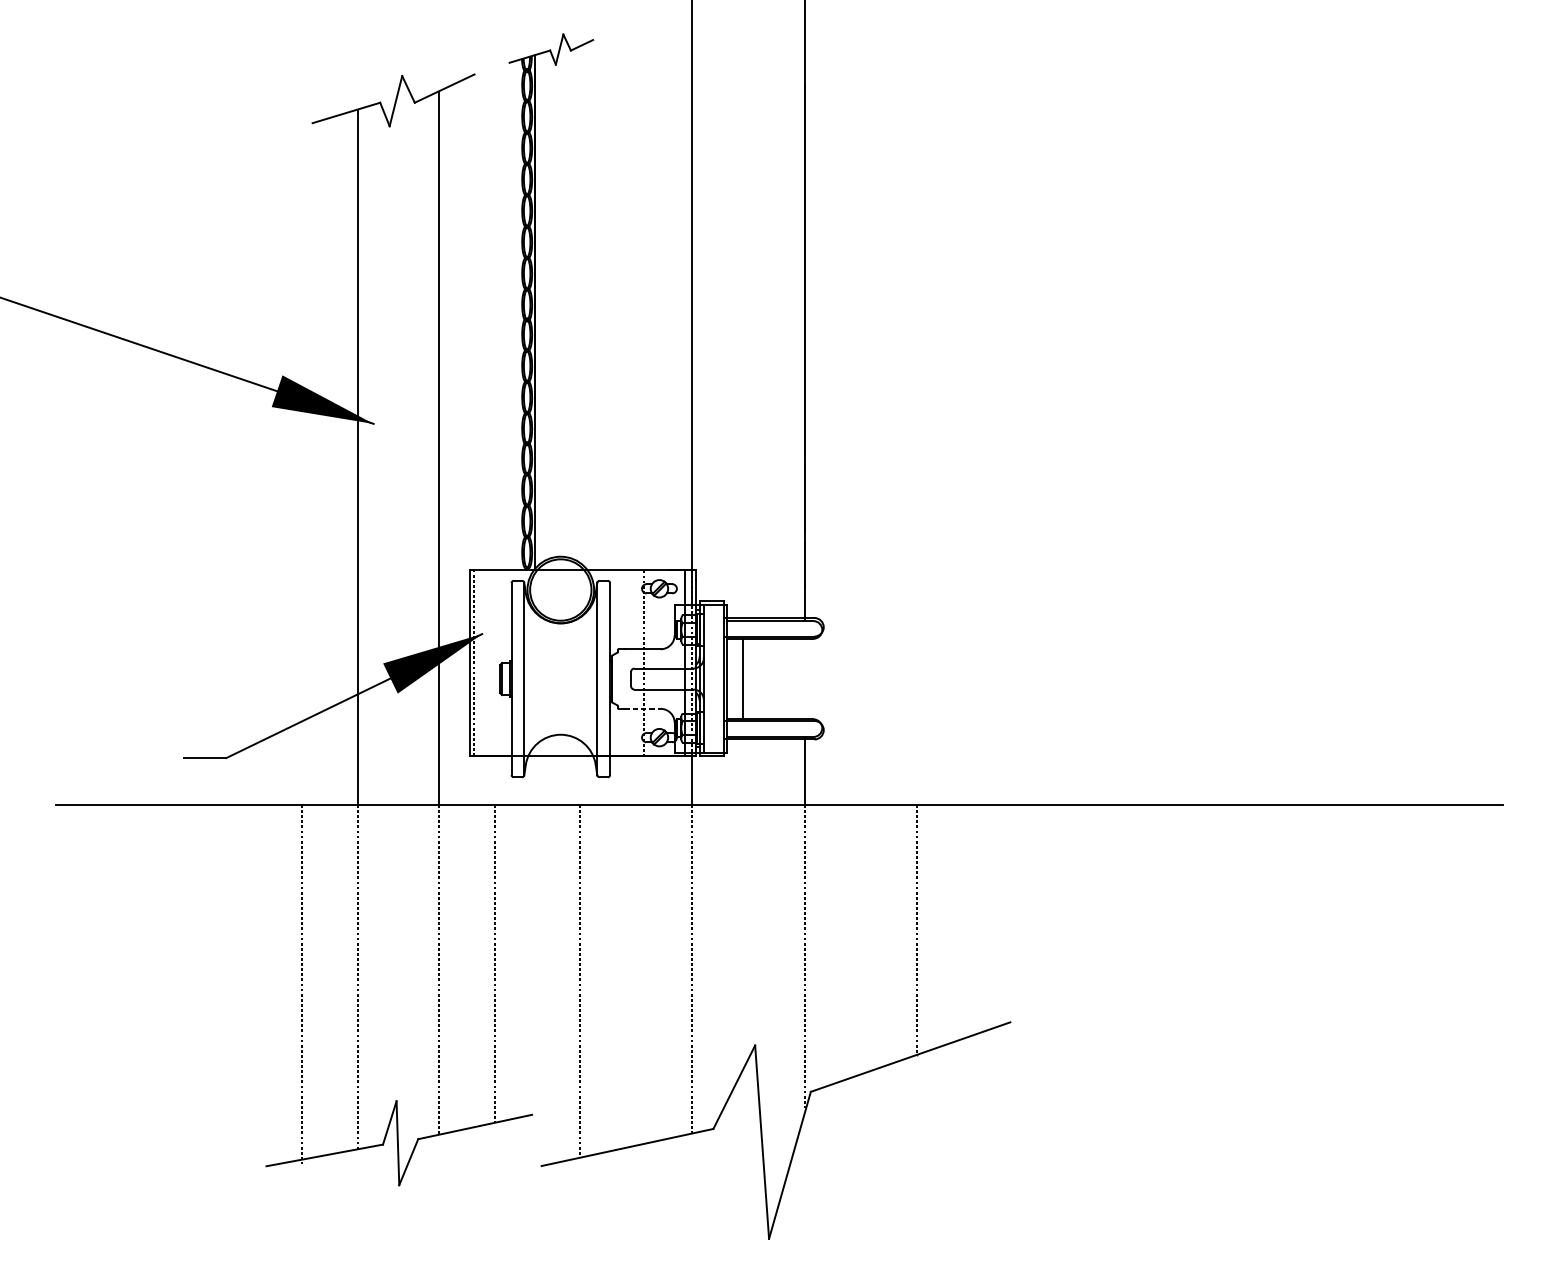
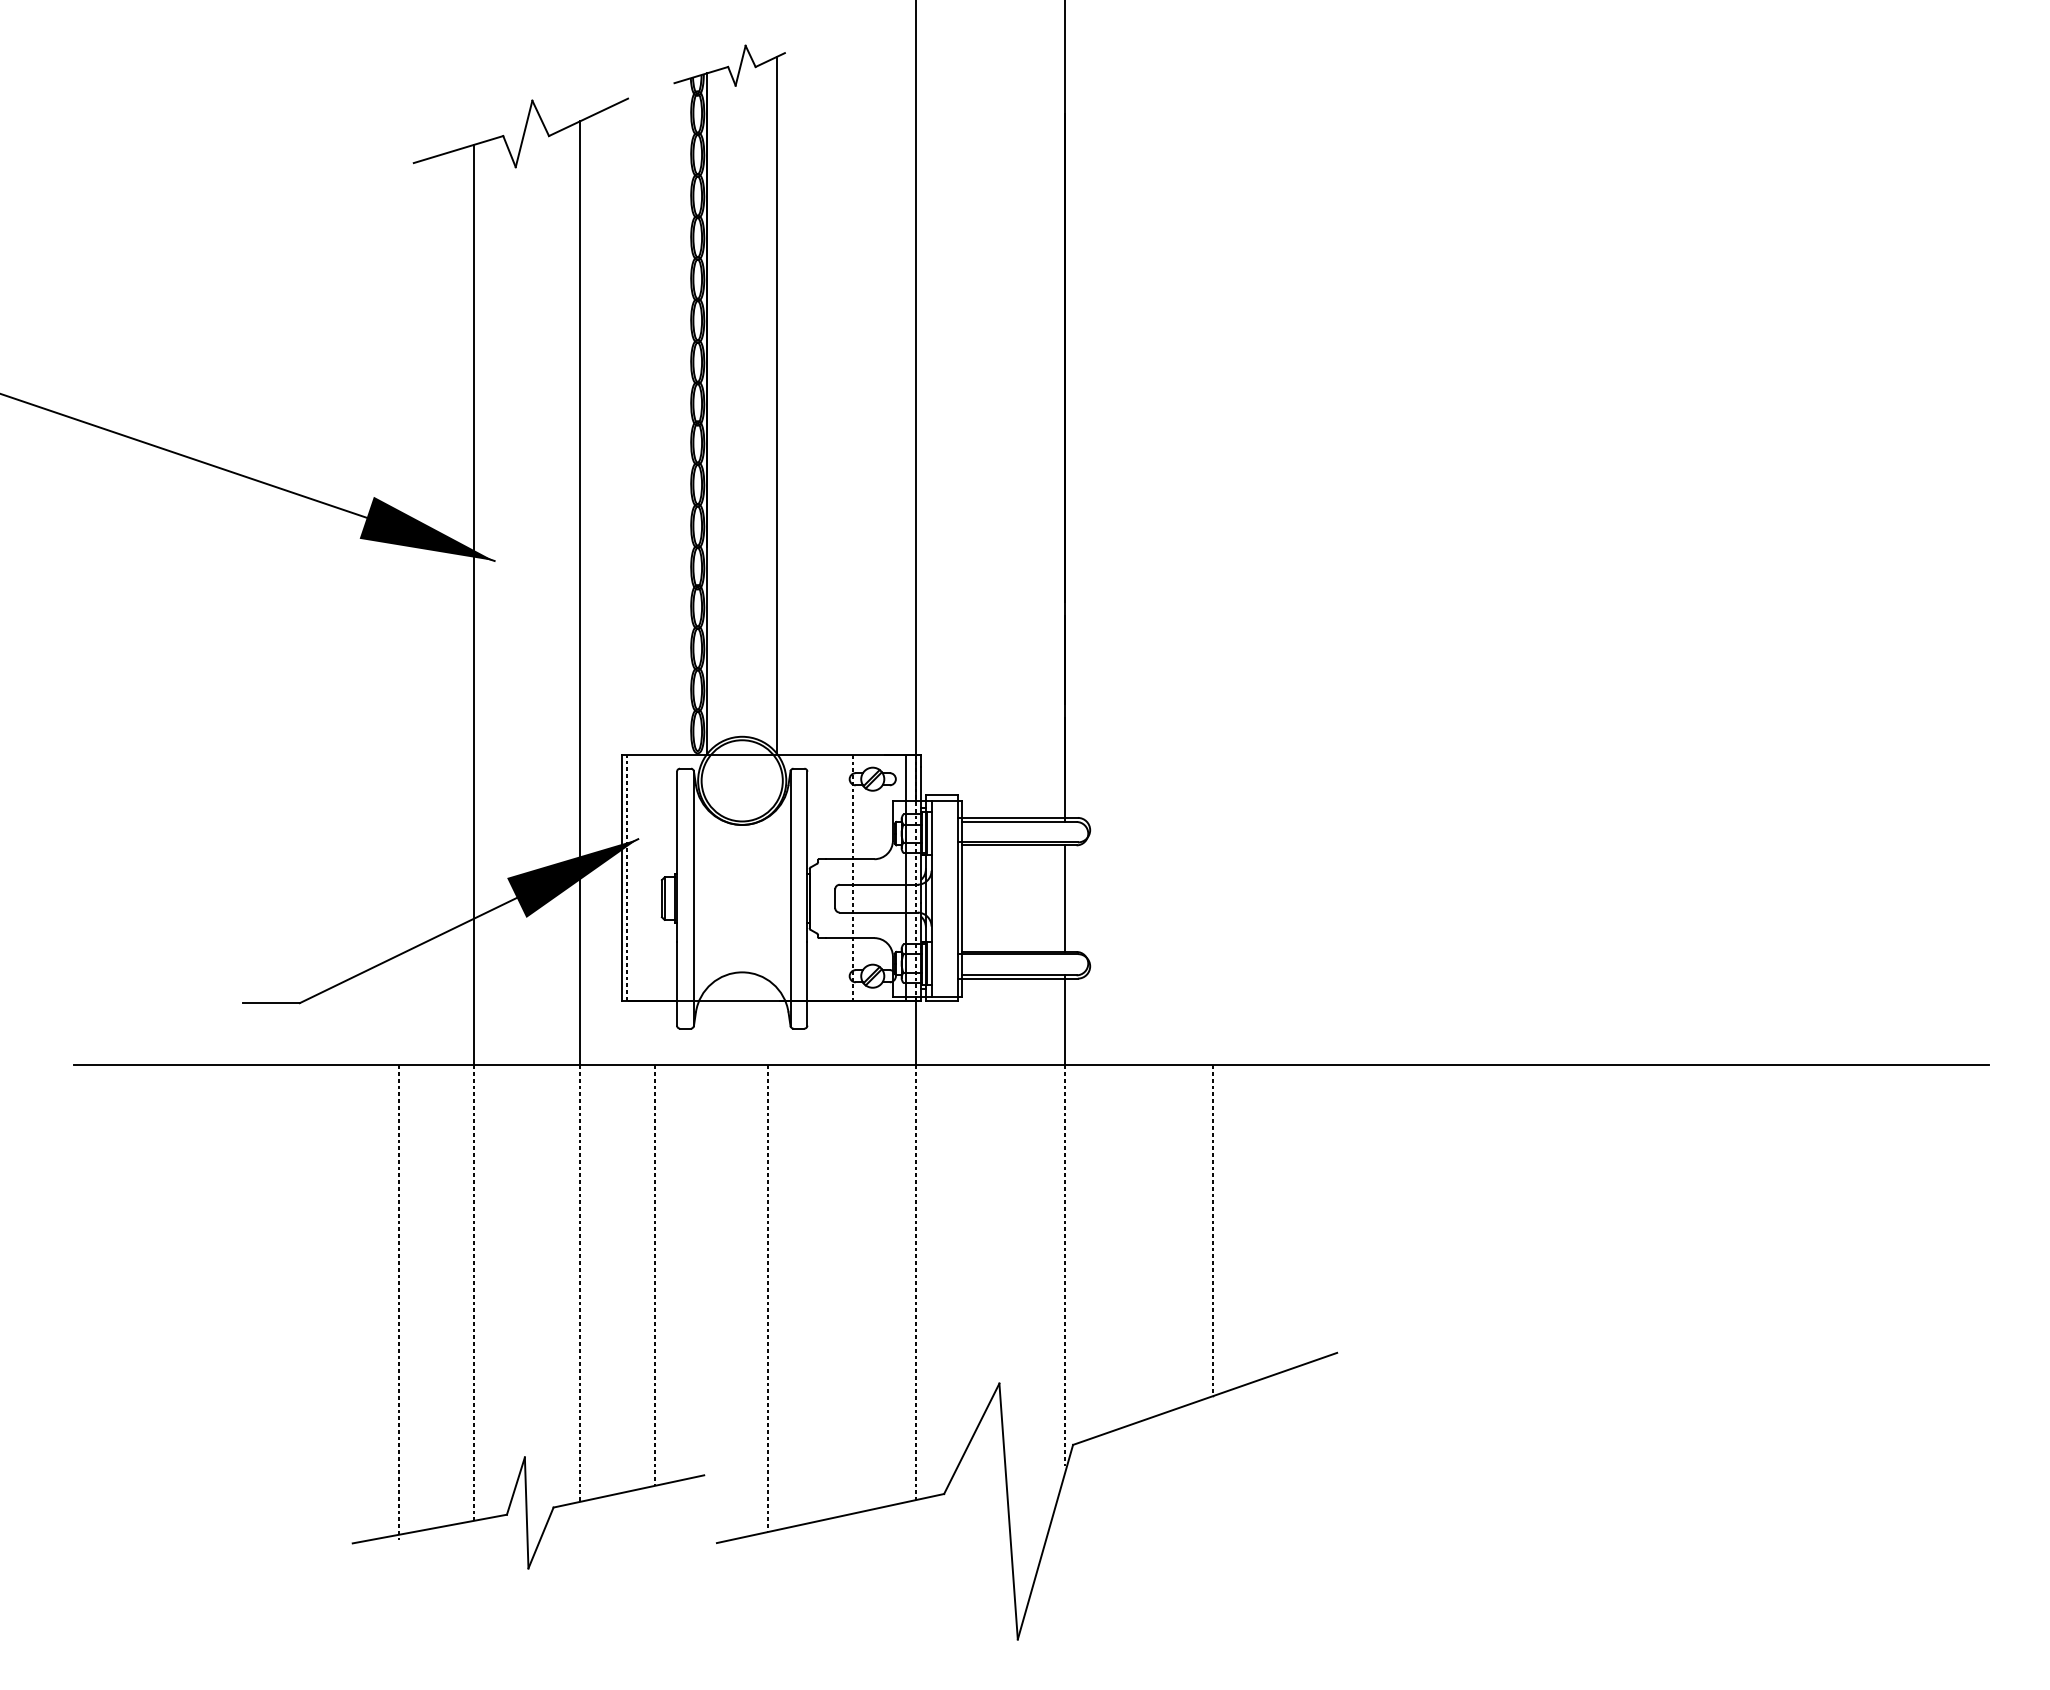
line: (587, 305) -> (777, 404), added
line: (743, 678) -> (1064, 898), moved
line: (642, 709) -> (850, 938), dashed -> solid

